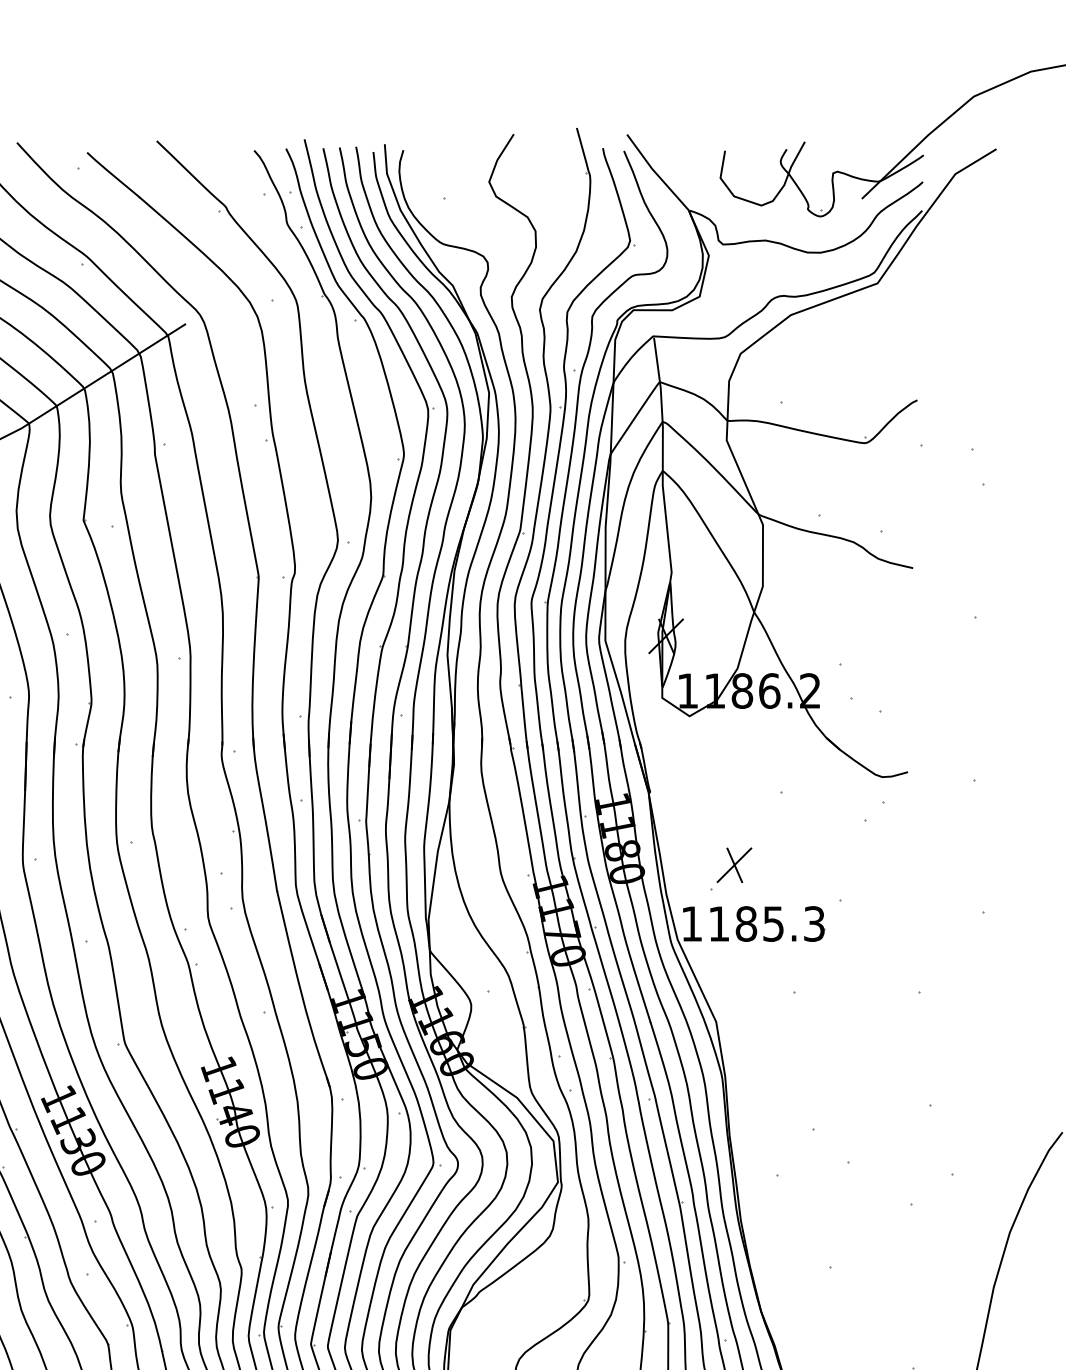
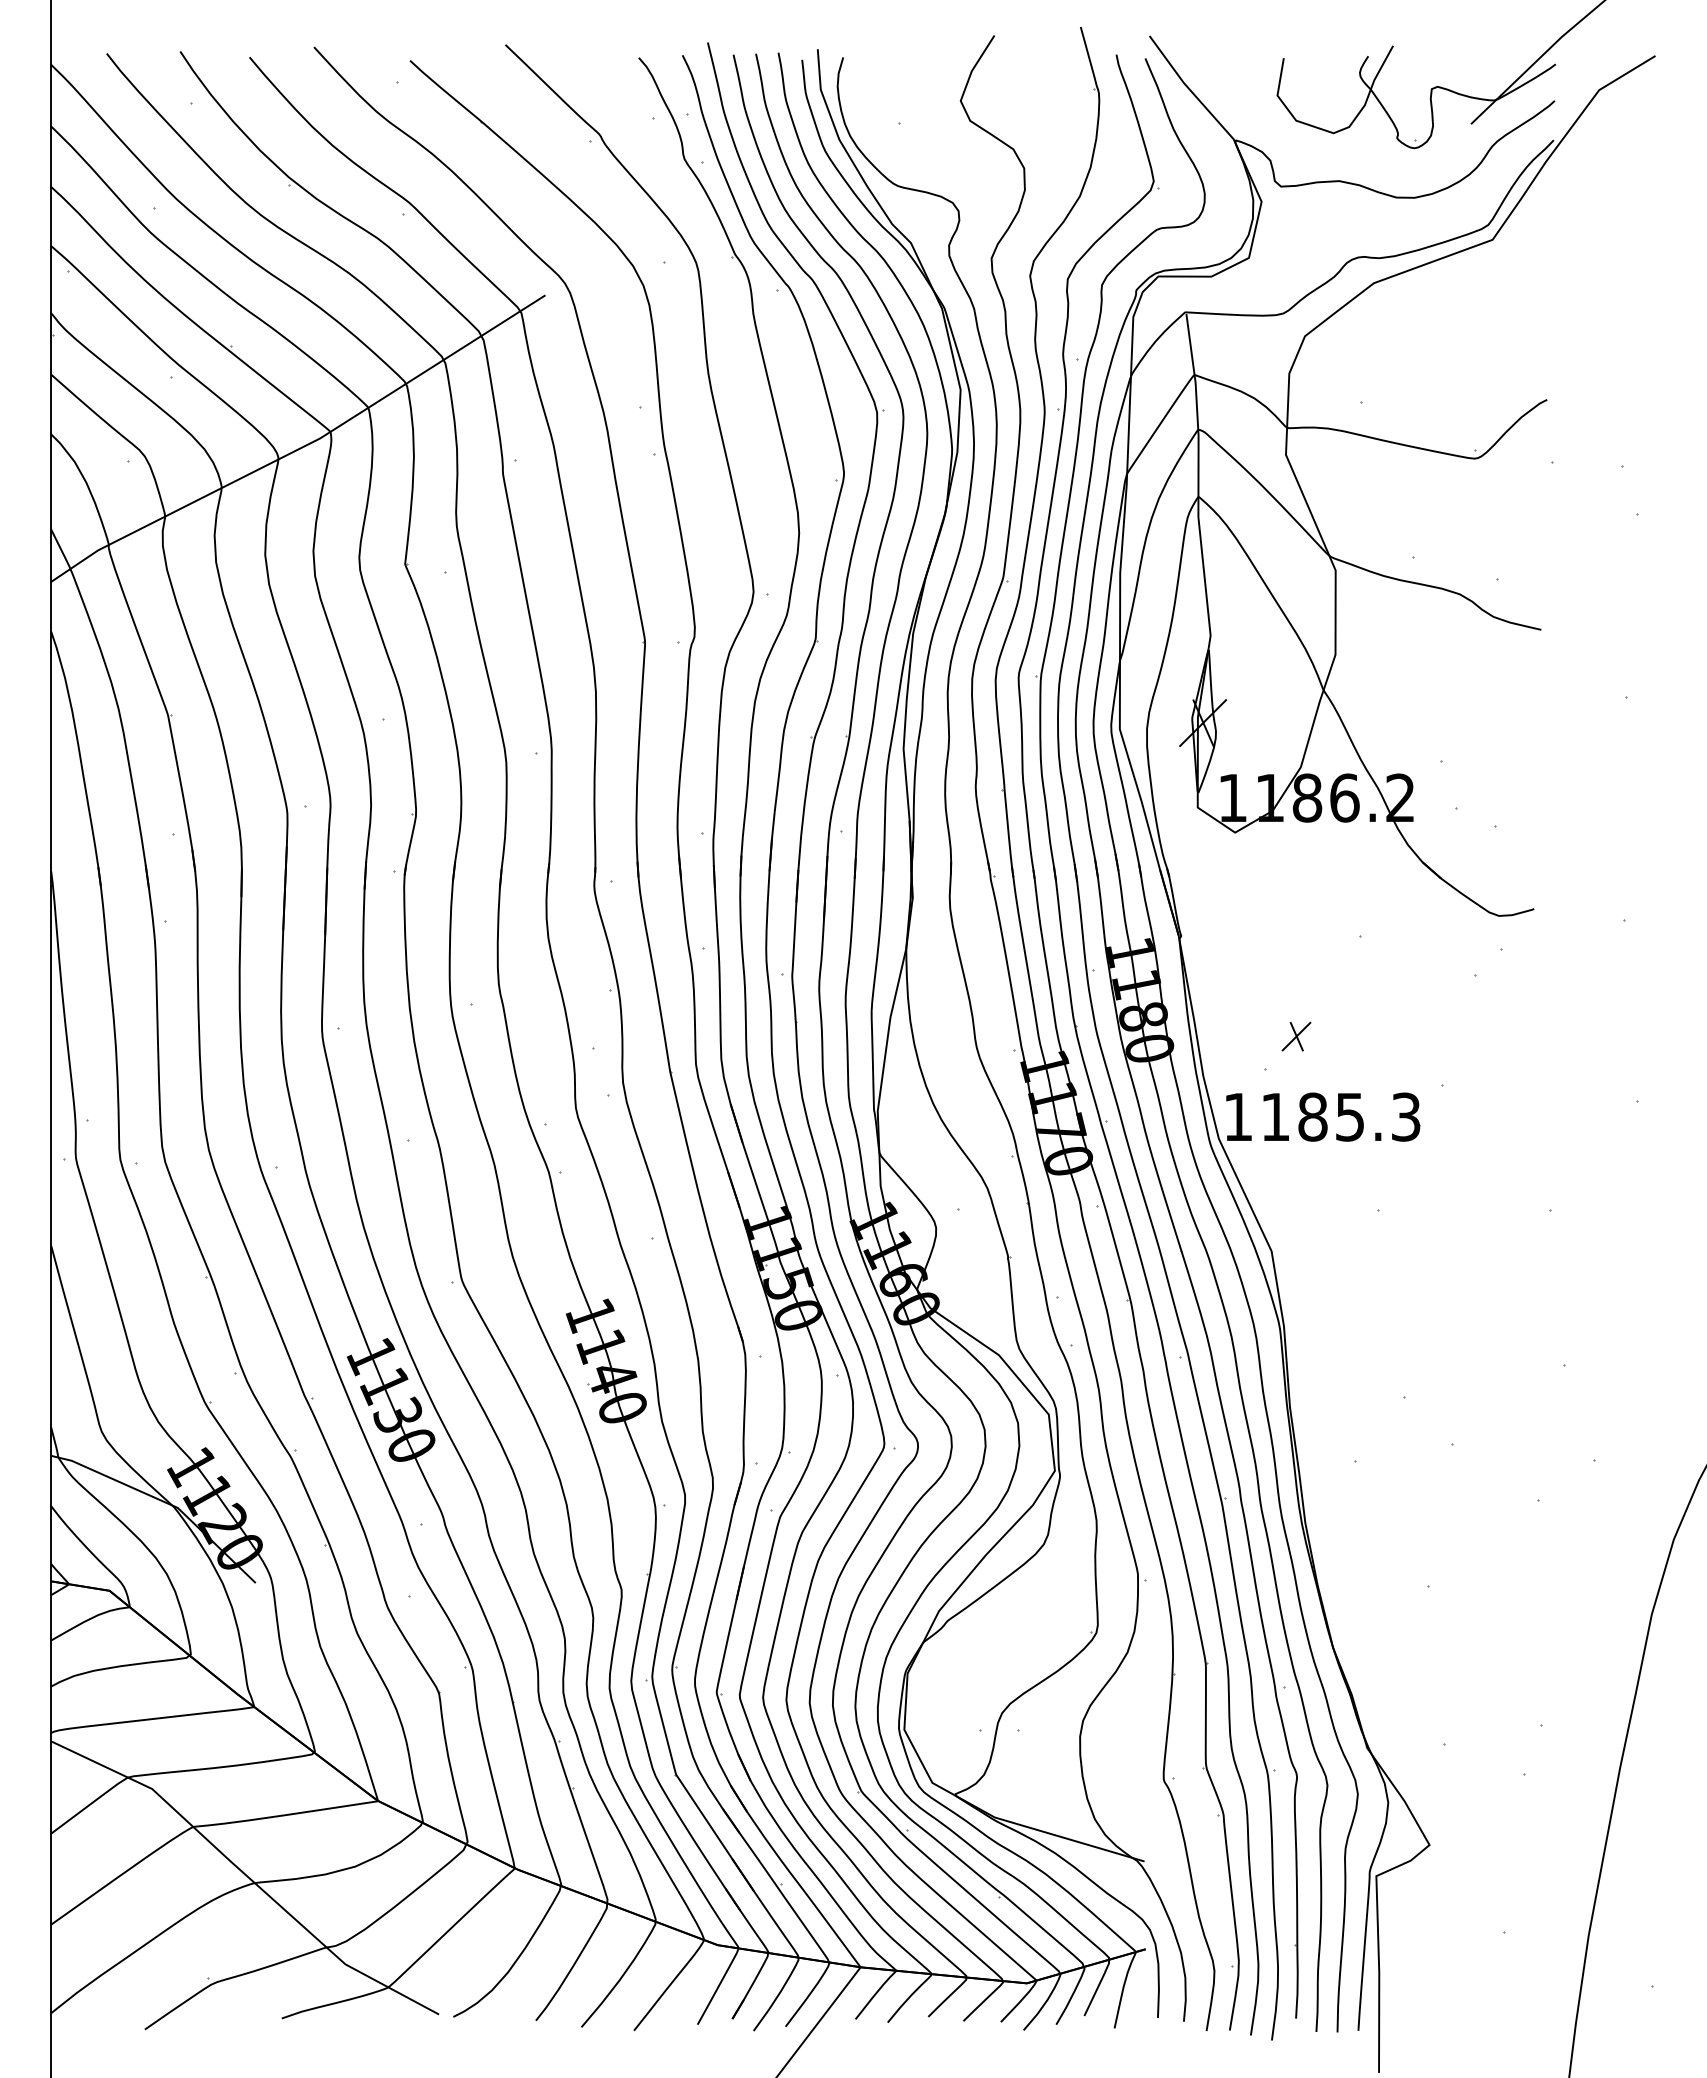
part: (734, 865) -> (1296, 1036), size x0.6

